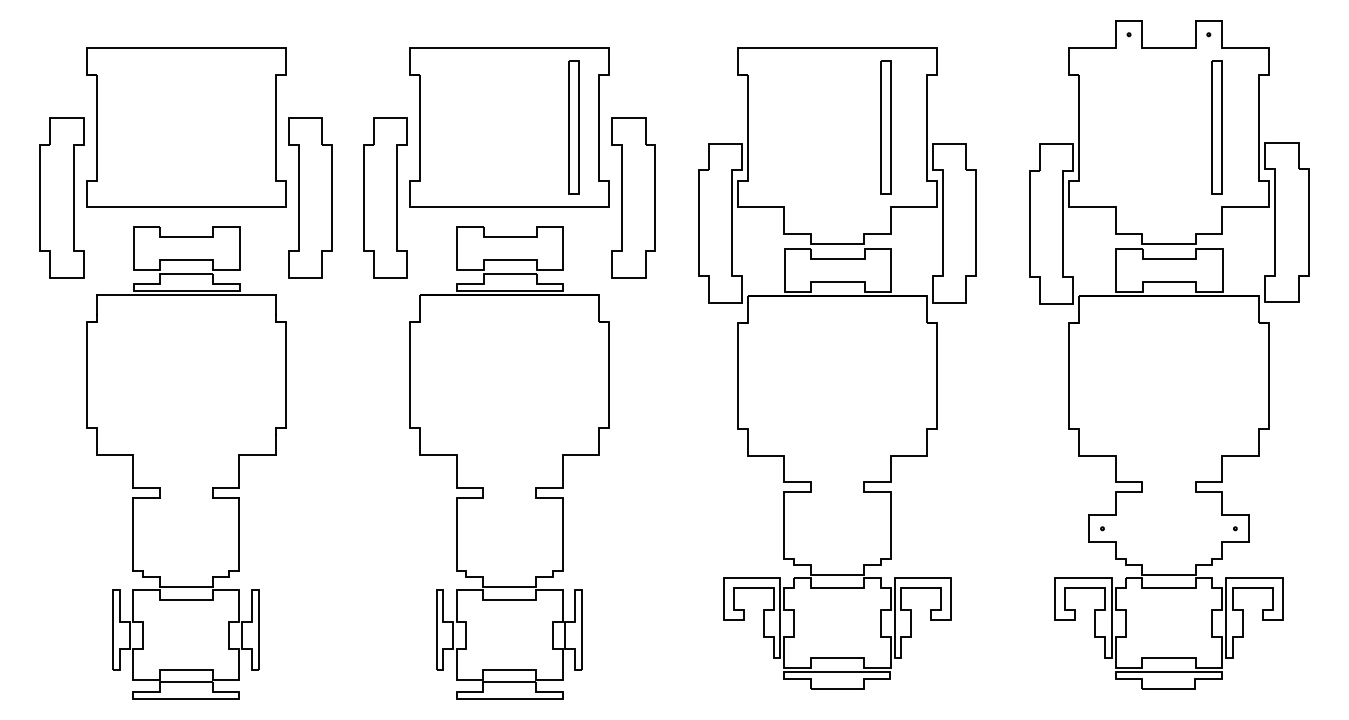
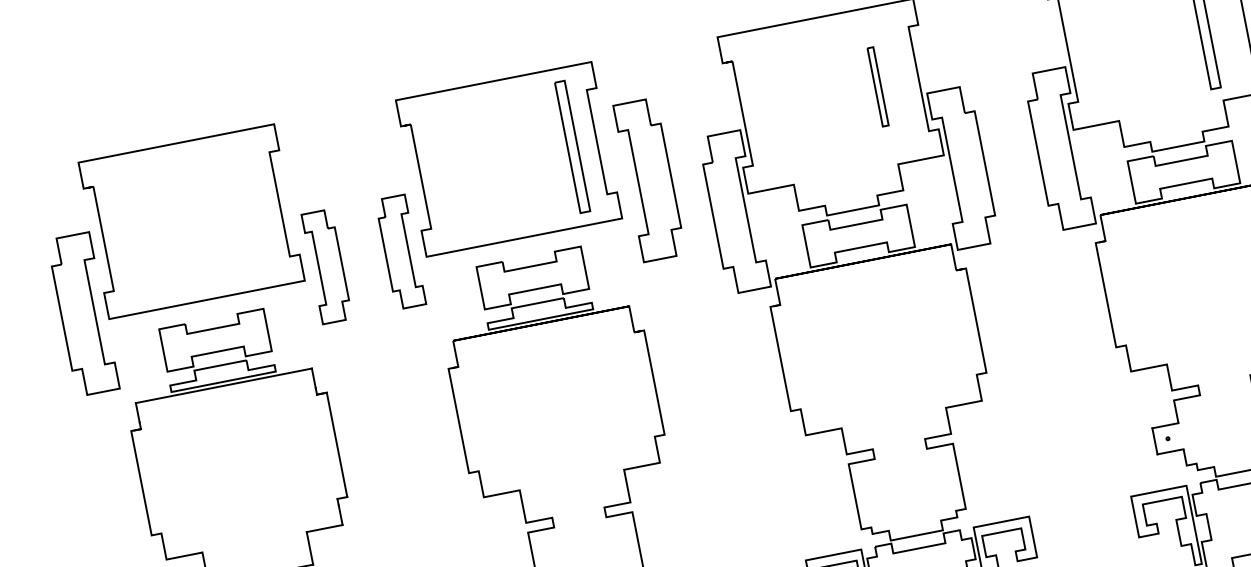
part: (885, 127) -> (877, 86), size x0.6
part: (310, 197) -> (327, 266), size x0.7
part: (385, 197) -> (400, 251), size x0.7
part: (633, 197) -> (649, 179), moved

